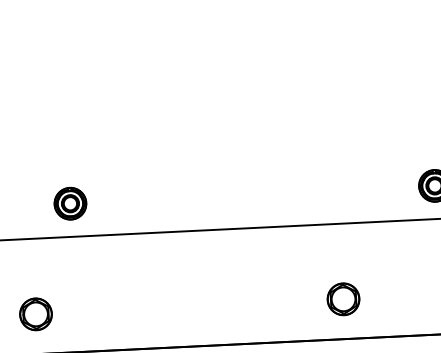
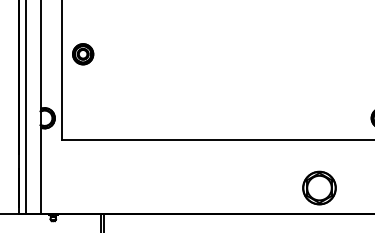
part: (71, 204) -> (147, 118), removed
part: (343, 299) -> (319, 188), size x1.6
part: (35, 314) -> (121, 188), removed

